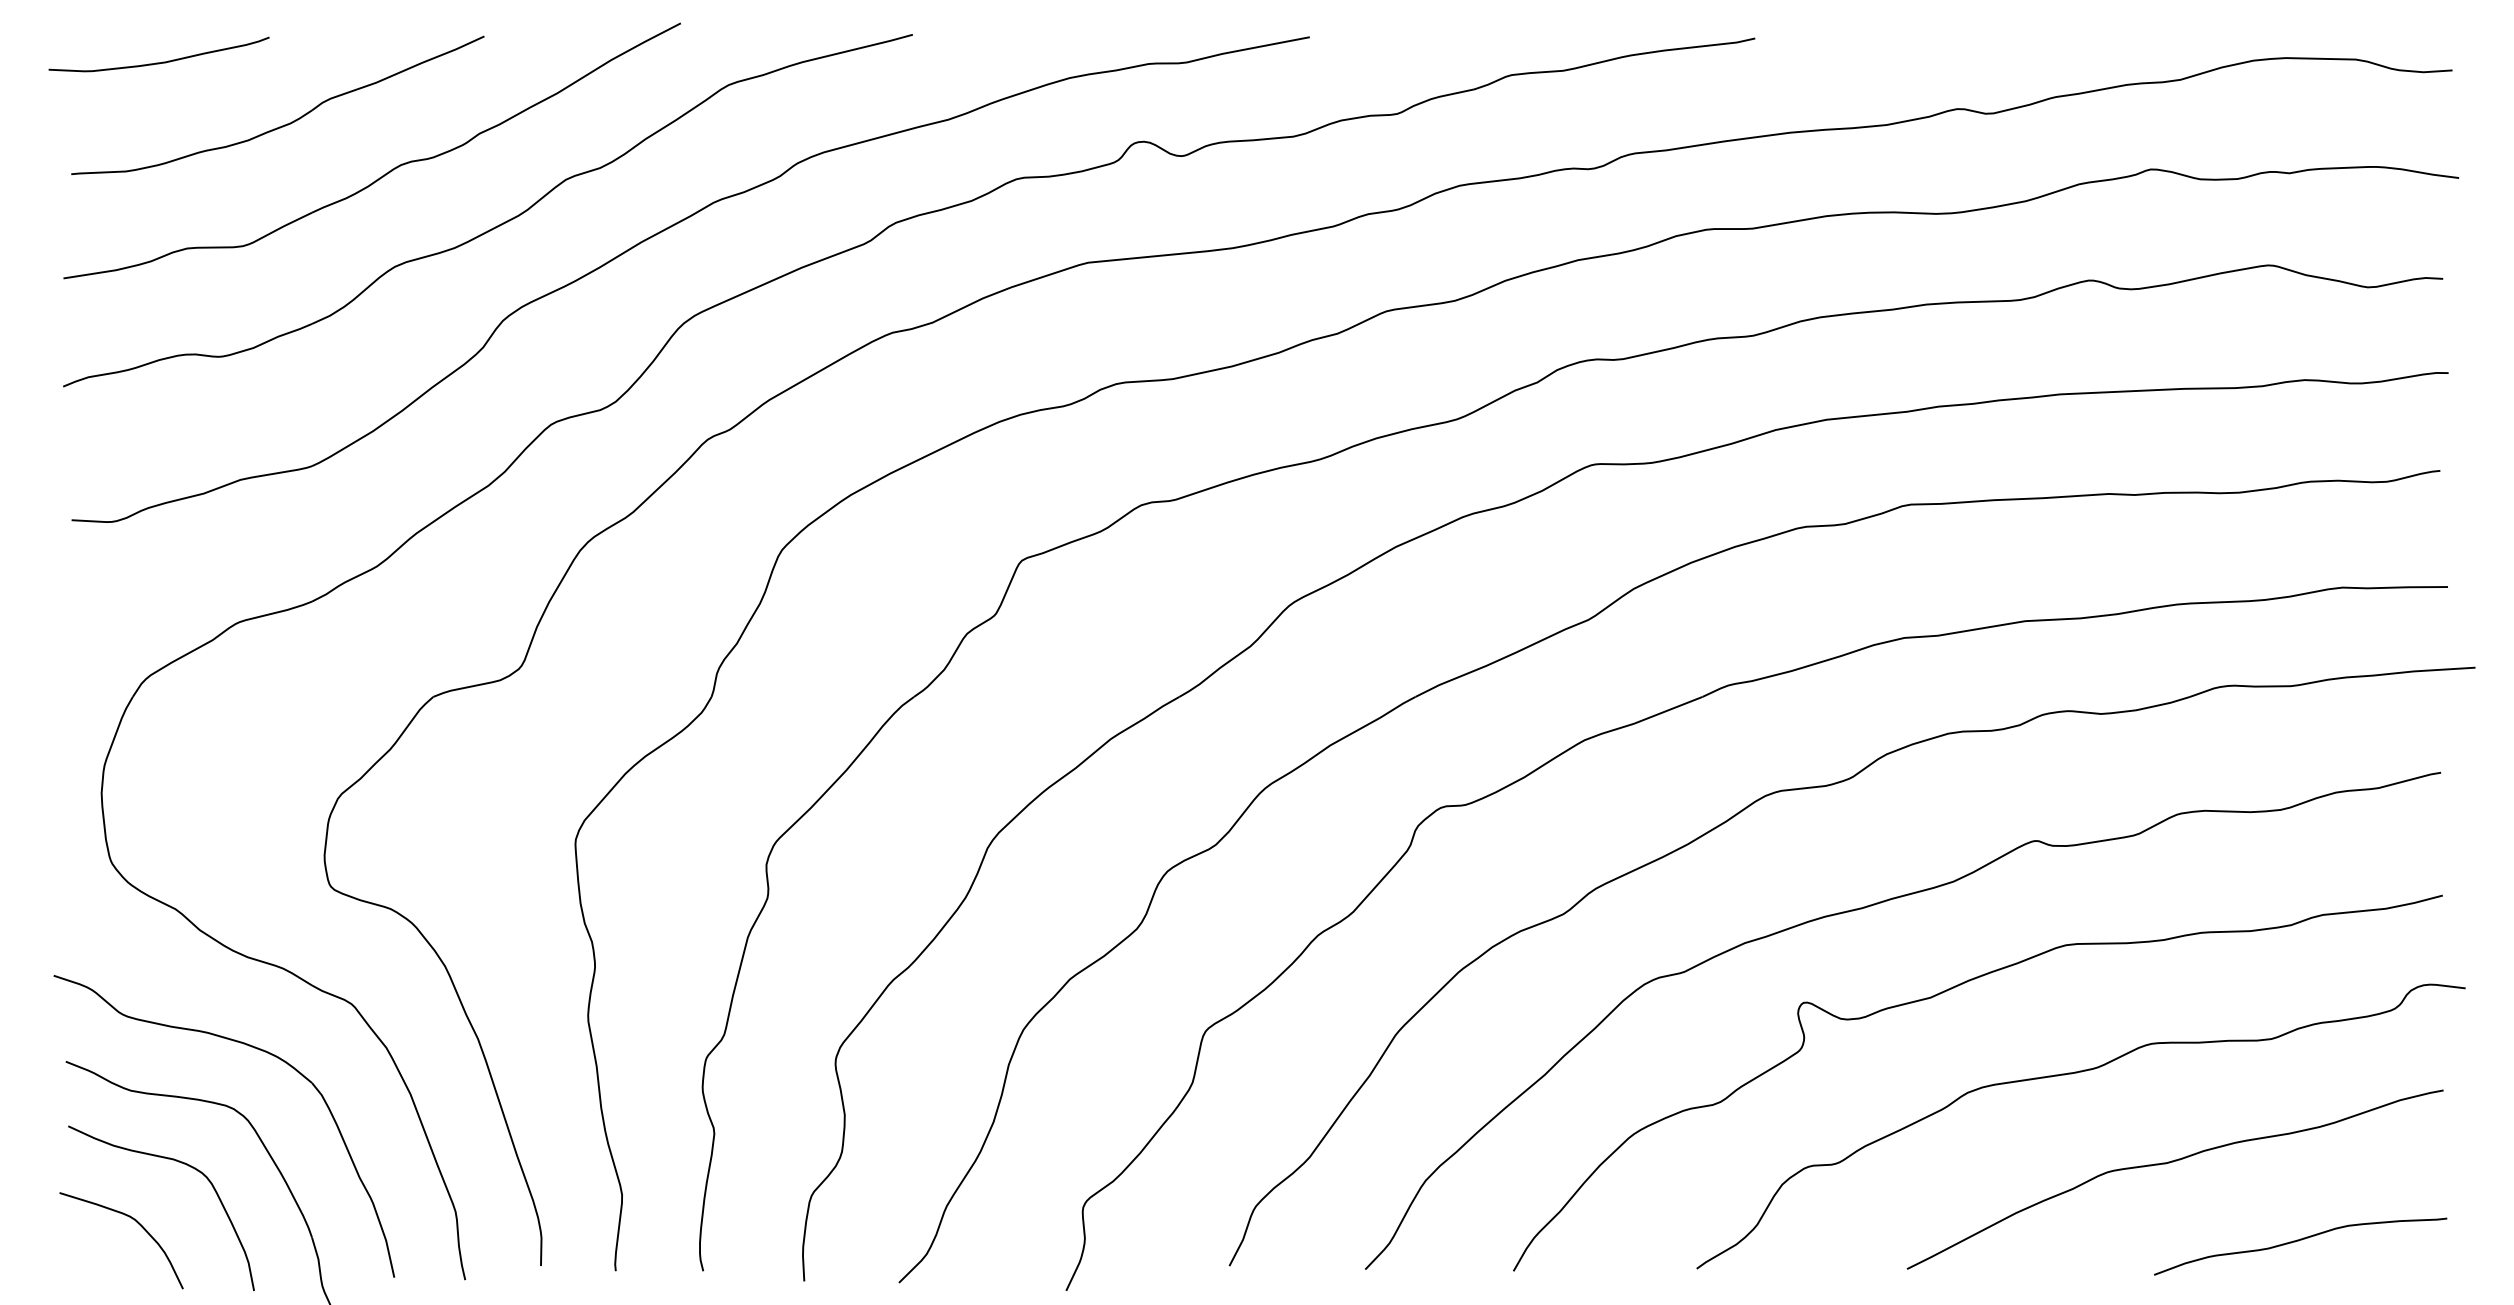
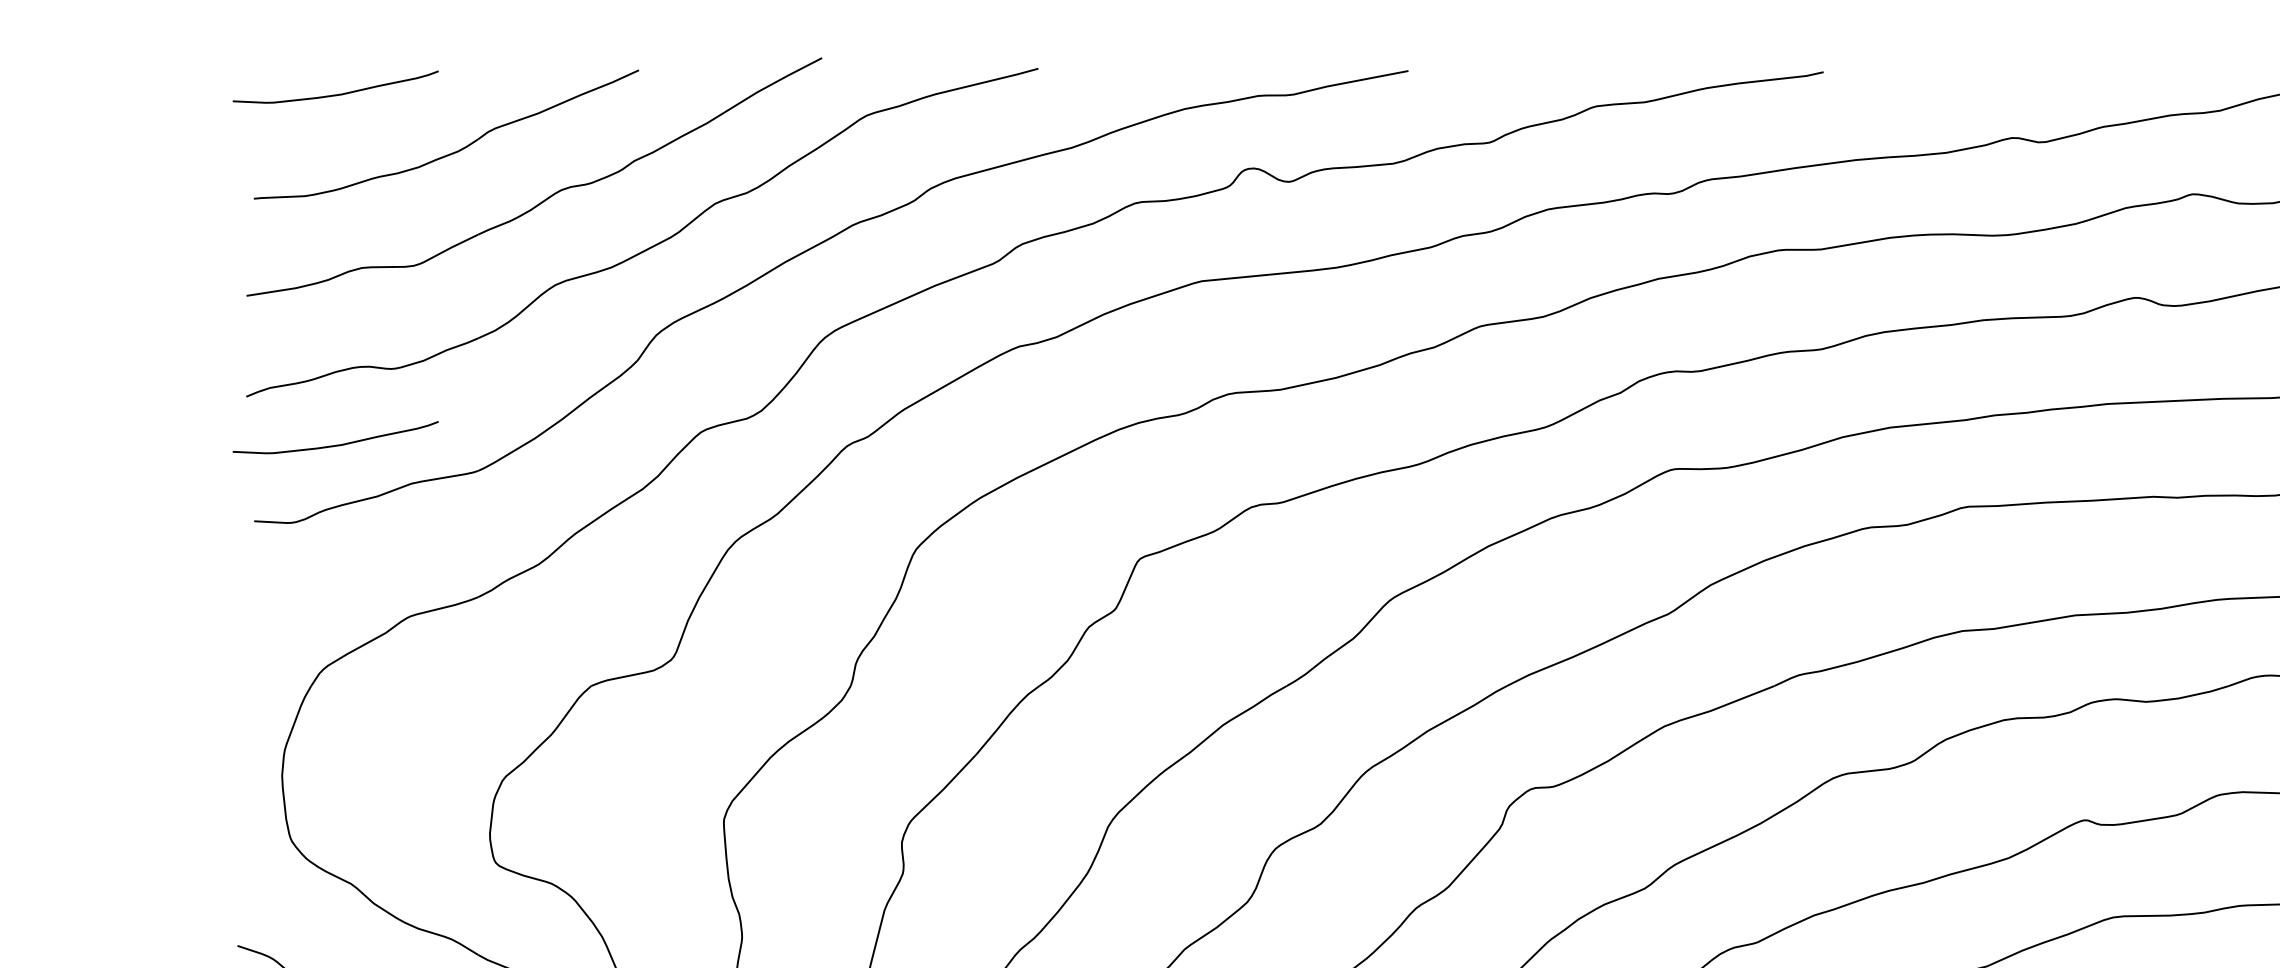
curve: (158, 438) -> (335, 445), added

